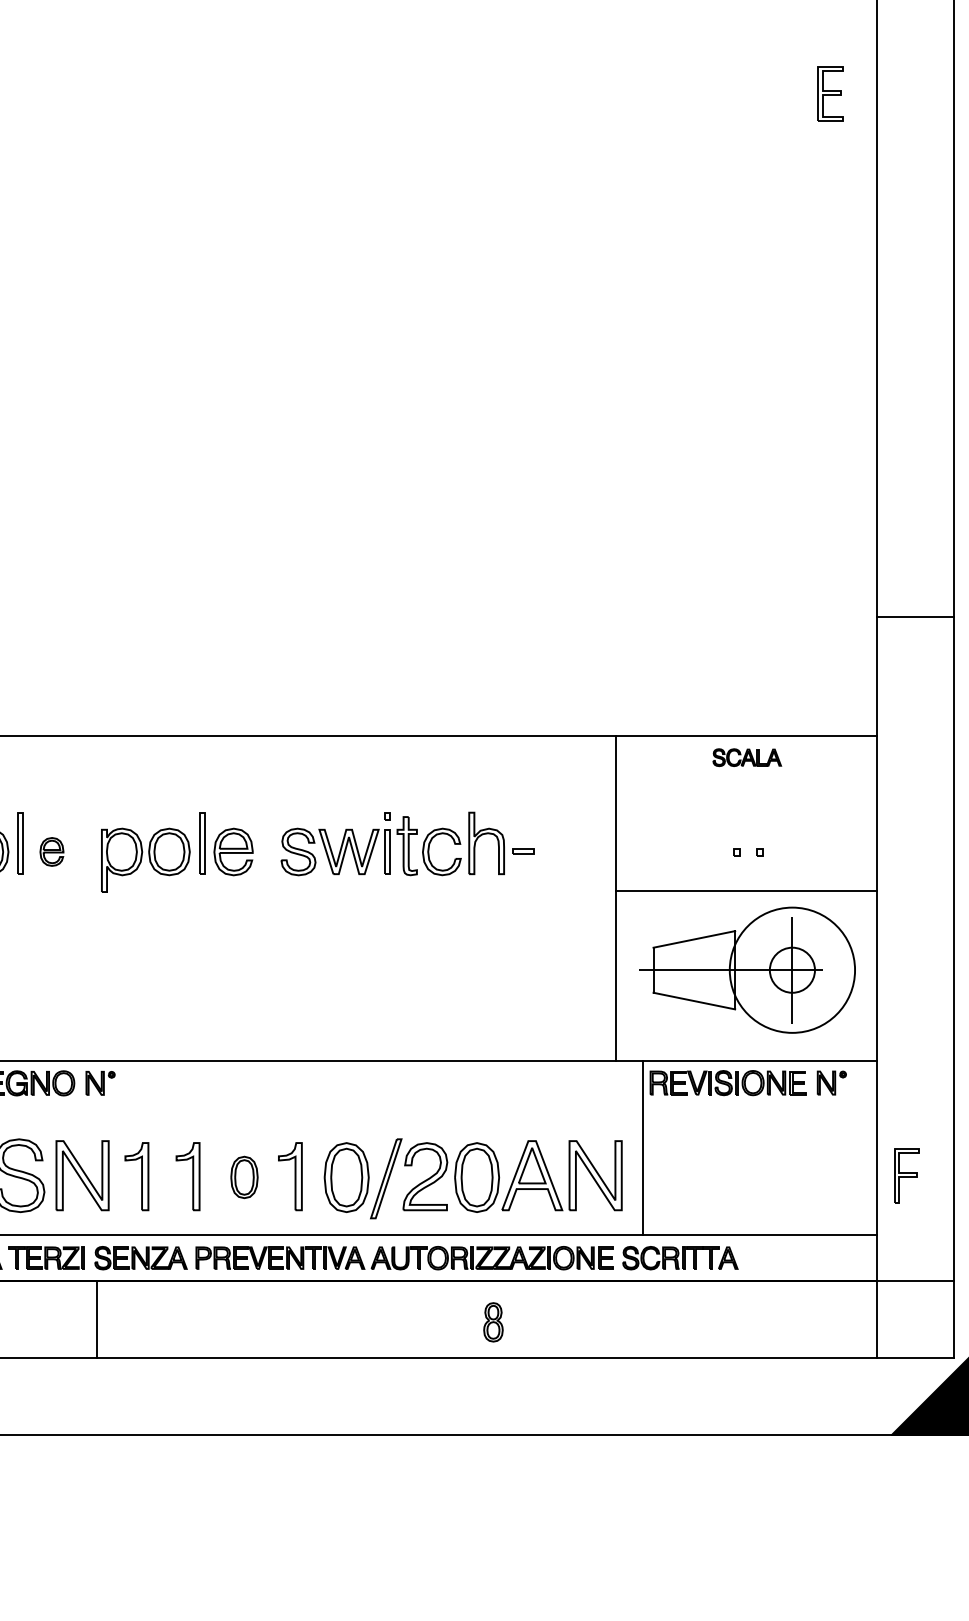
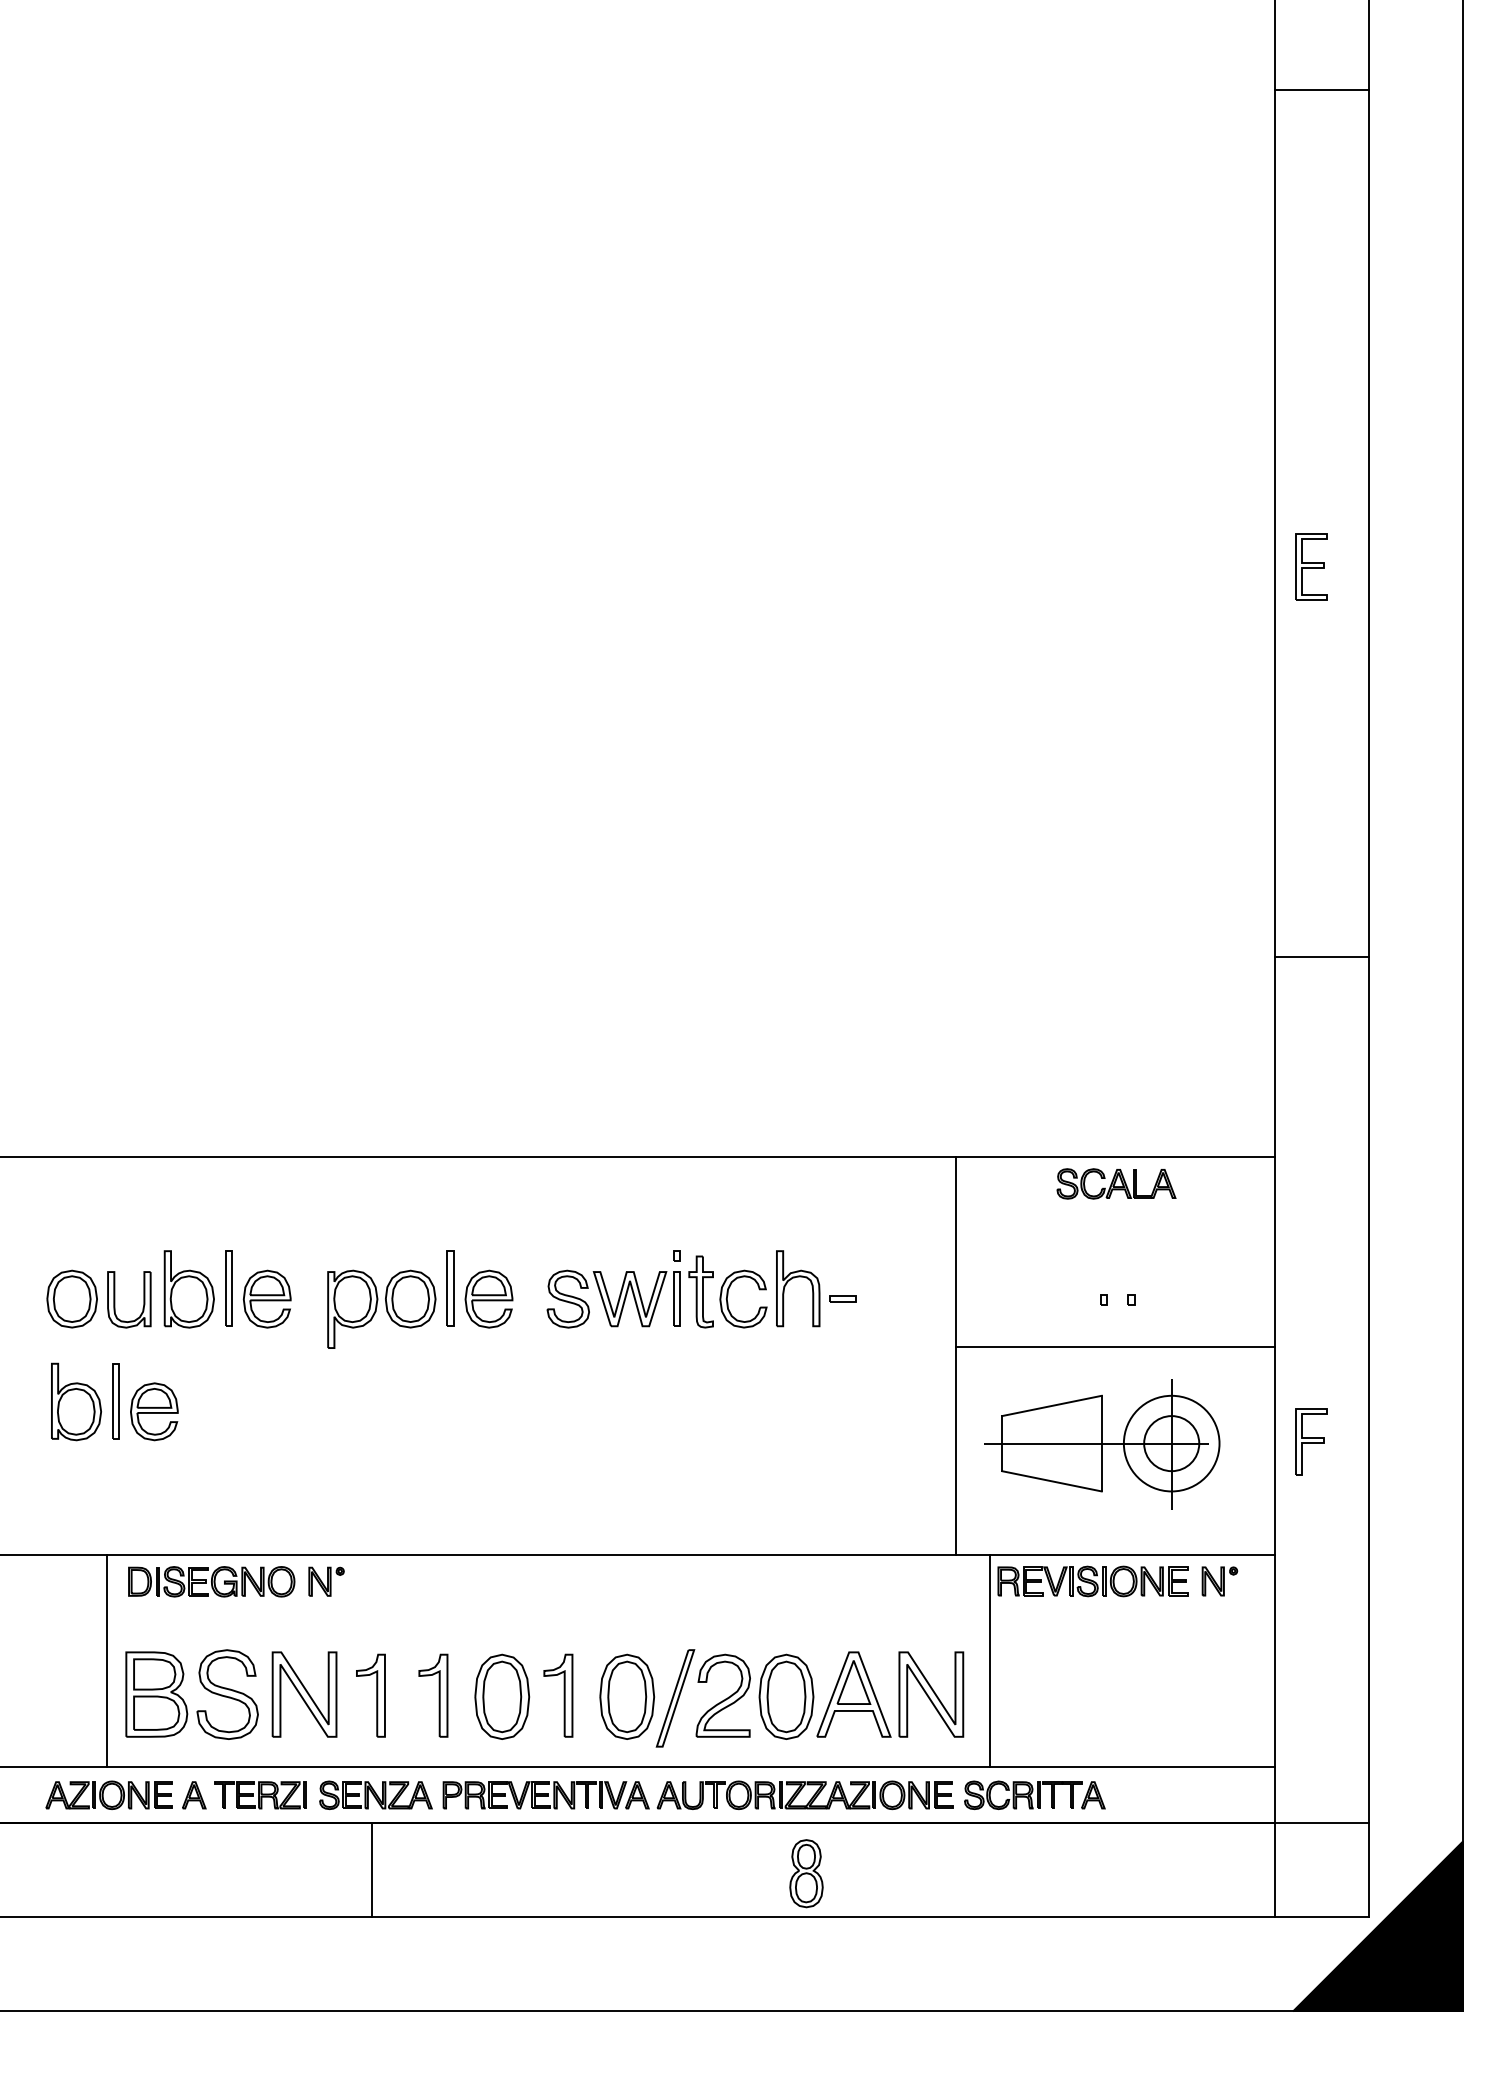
part: (830, 93) -> (1311, 566), moved
line: (915, 616) -> (1321, 956), moved
part: (747, 757) -> (1116, 1183), size x1.43
part: (51, 851) -> (266, 1298), size x1.67
circle: (792, 970) -> (1171, 1443), size x0.62
part: (906, 1175) -> (1311, 1441), moved
part: (244, 1177) -> (502, 1696), size x1.67
line: (96, 1318) -> (371, 1869), moved
part: (493, 1322) -> (806, 1873), size x1.43

